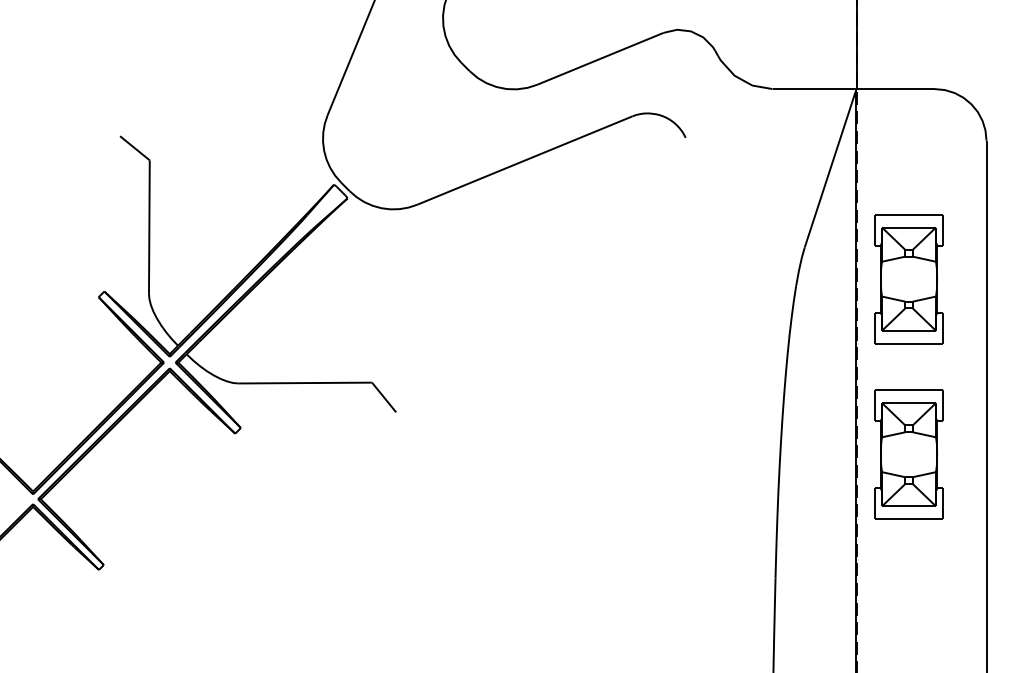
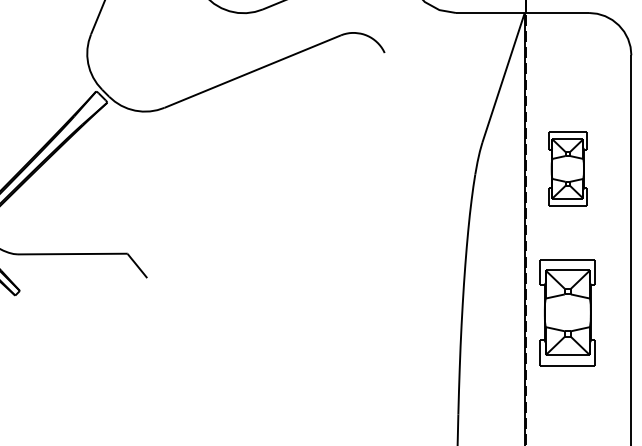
part: (908, 279) -> (567, 169), size x0.7

